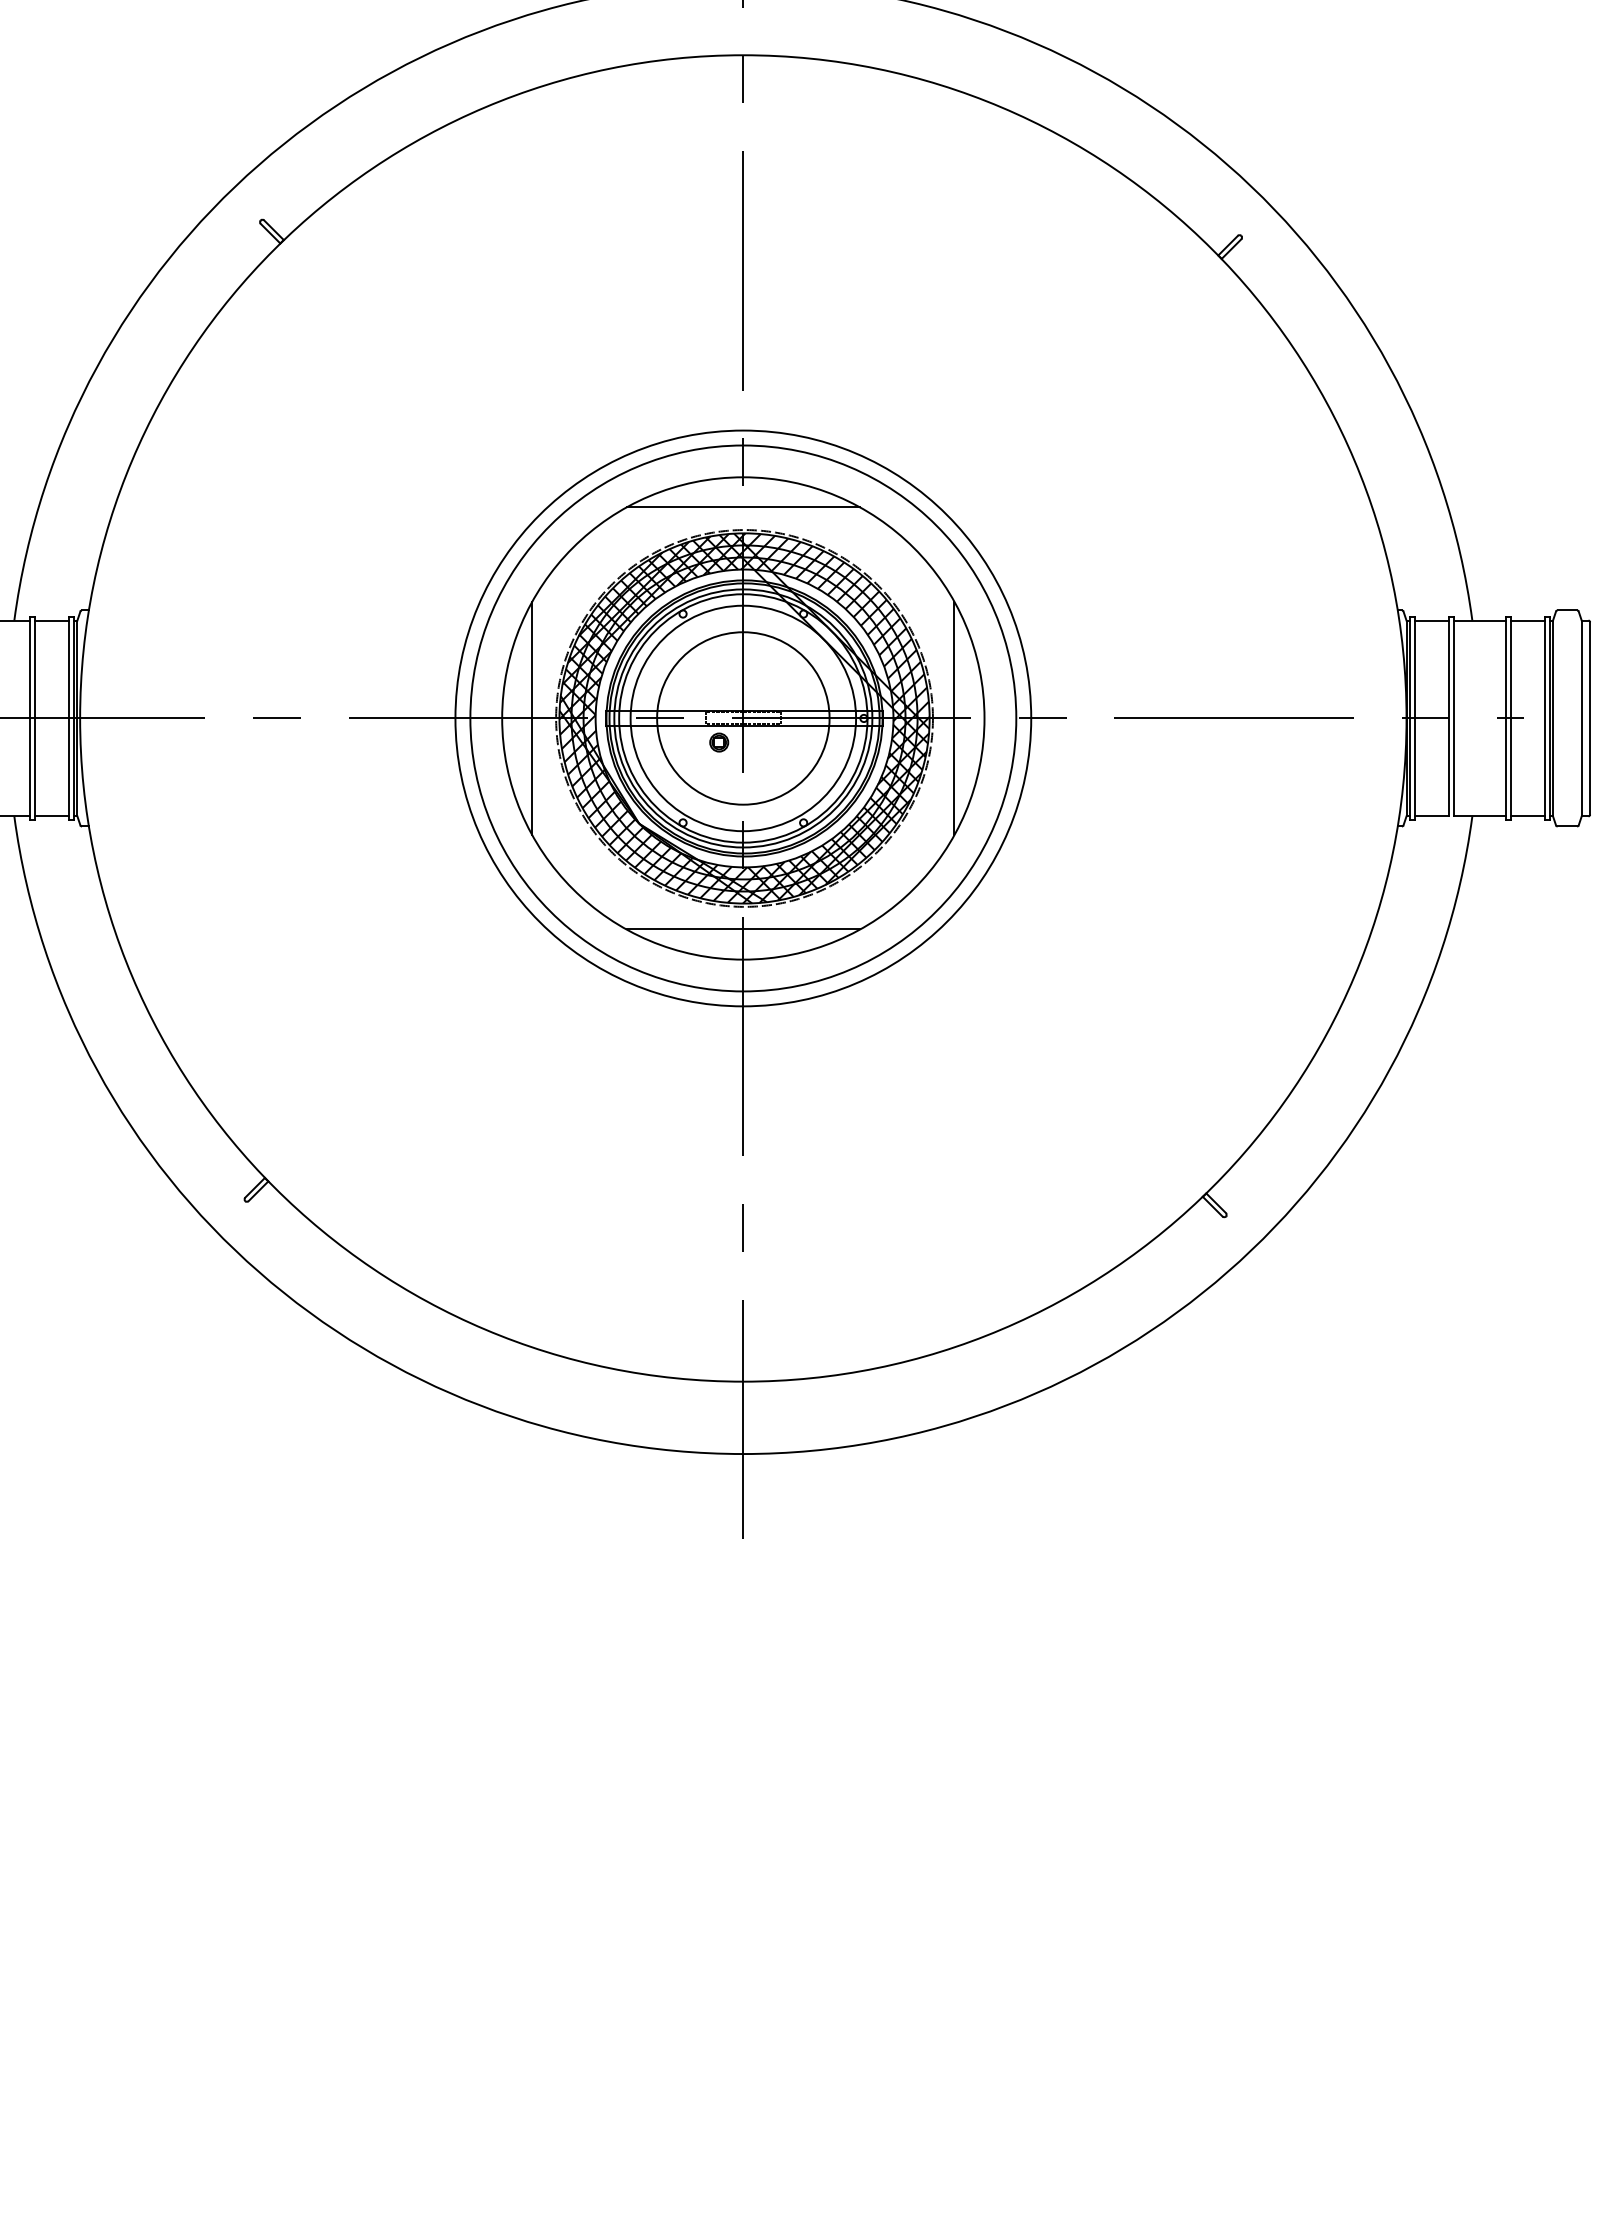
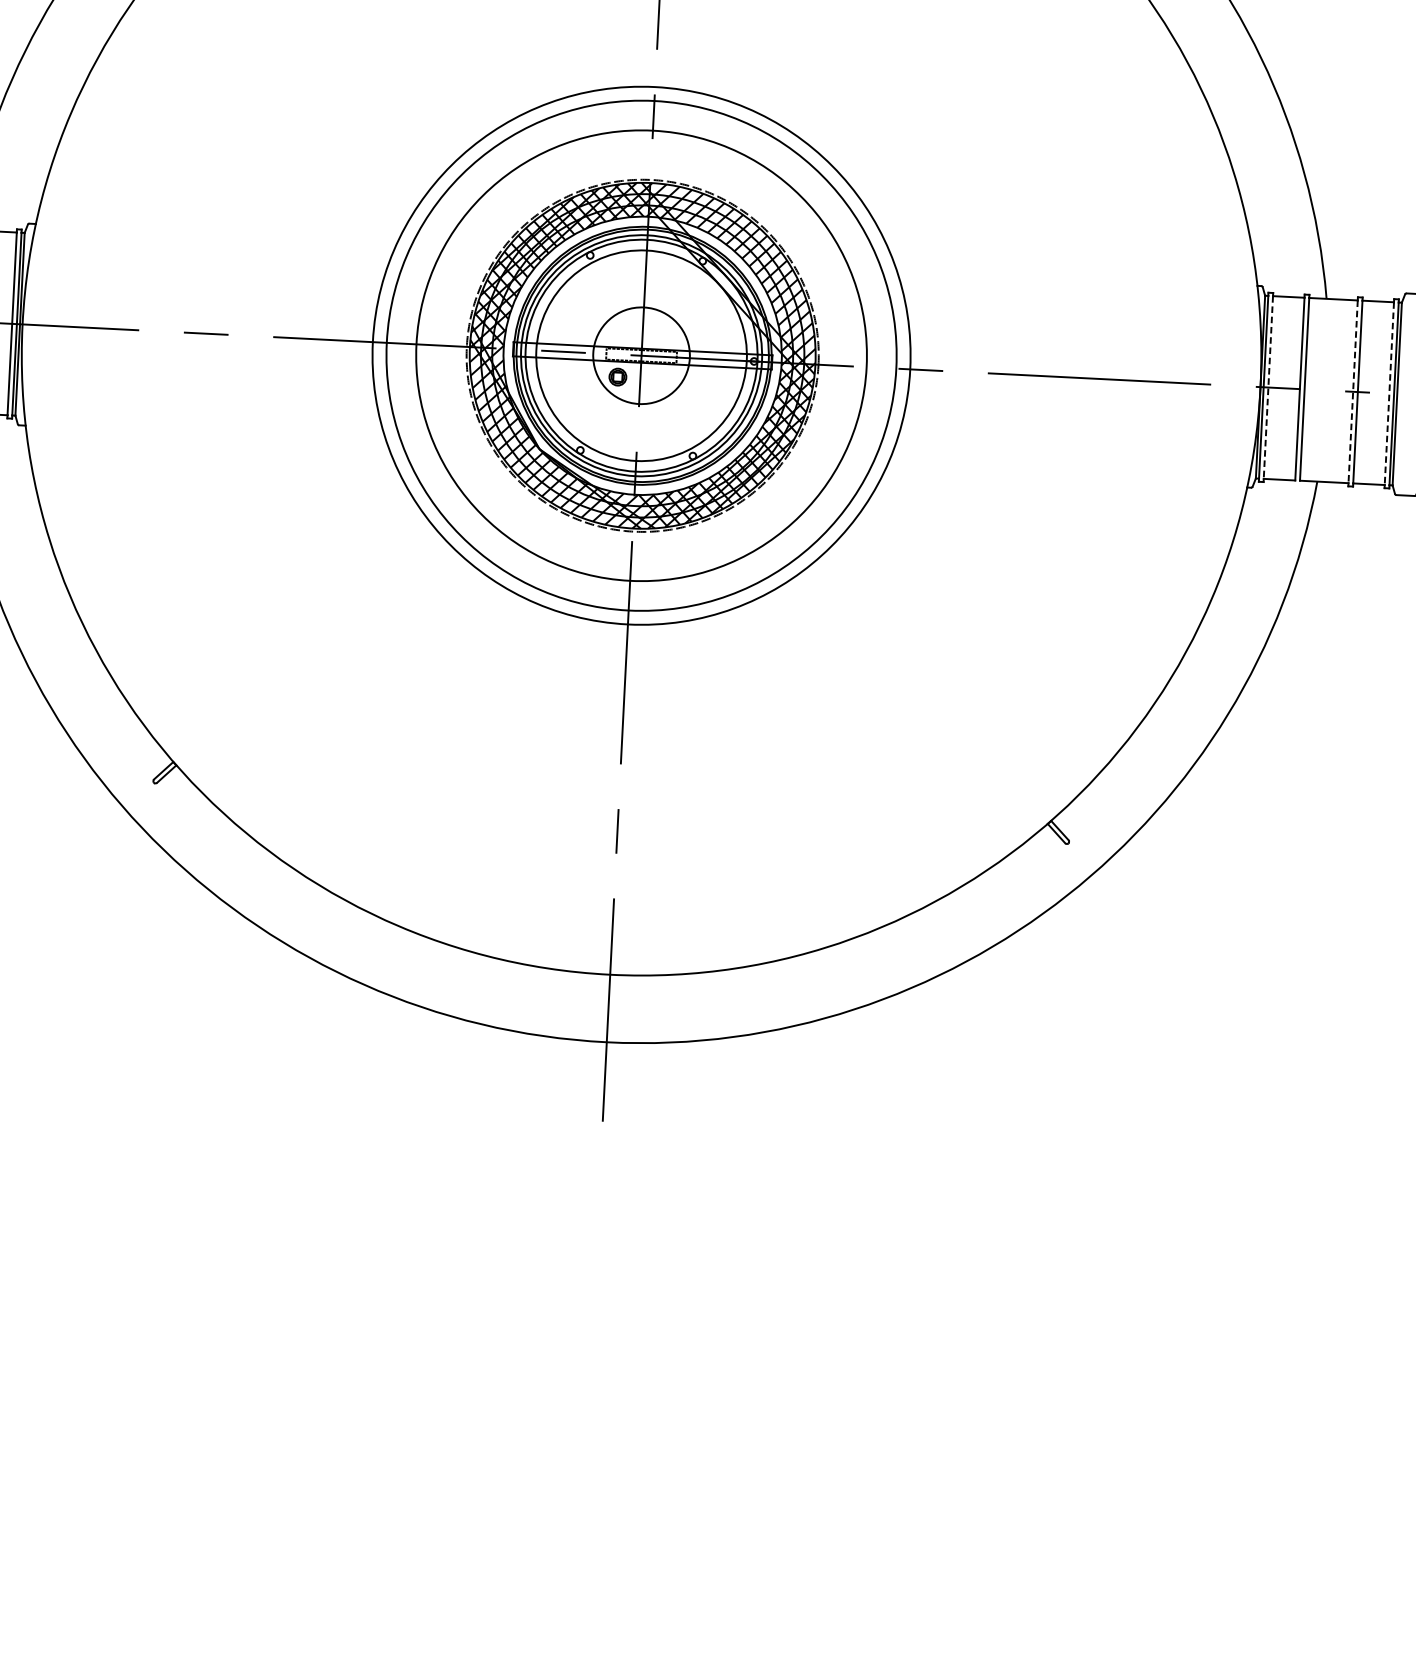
line: (743, 507) -> (651, 158), removed
line: (532, 718) -> (444, 345), removed
circle: (743, 718) -> (641, 355), size x0.6
line: (954, 718) -> (838, 365), removed
line: (1414, 718) -> (1267, 387), solid -> dashed
line: (1505, 718) -> (1352, 391), solid -> dashed
line: (1544, 718) -> (1389, 393), solid -> dashed
line: (743, 929) -> (631, 552), removed

